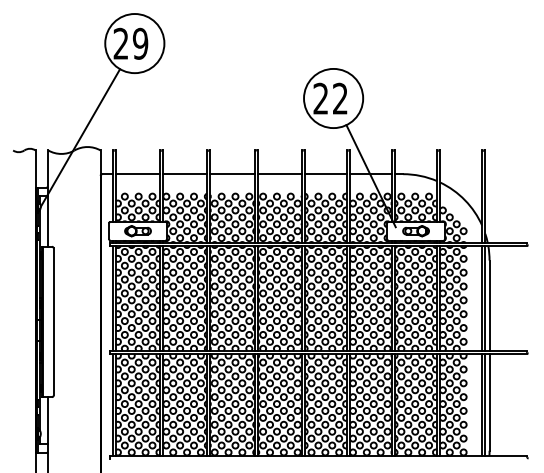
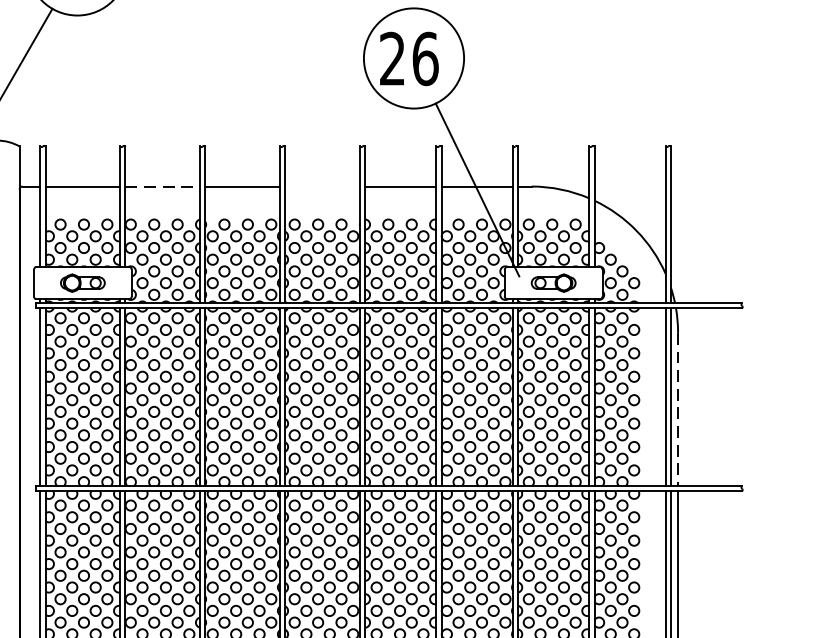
text: (340, 98) -> (425, 58), 22 -> 26
line: (185, 174) -> (163, 187), solid -> dashed
line: (279, 174) -> (322, 187), removed
line: (489, 306) -> (677, 410), solid -> dashed

